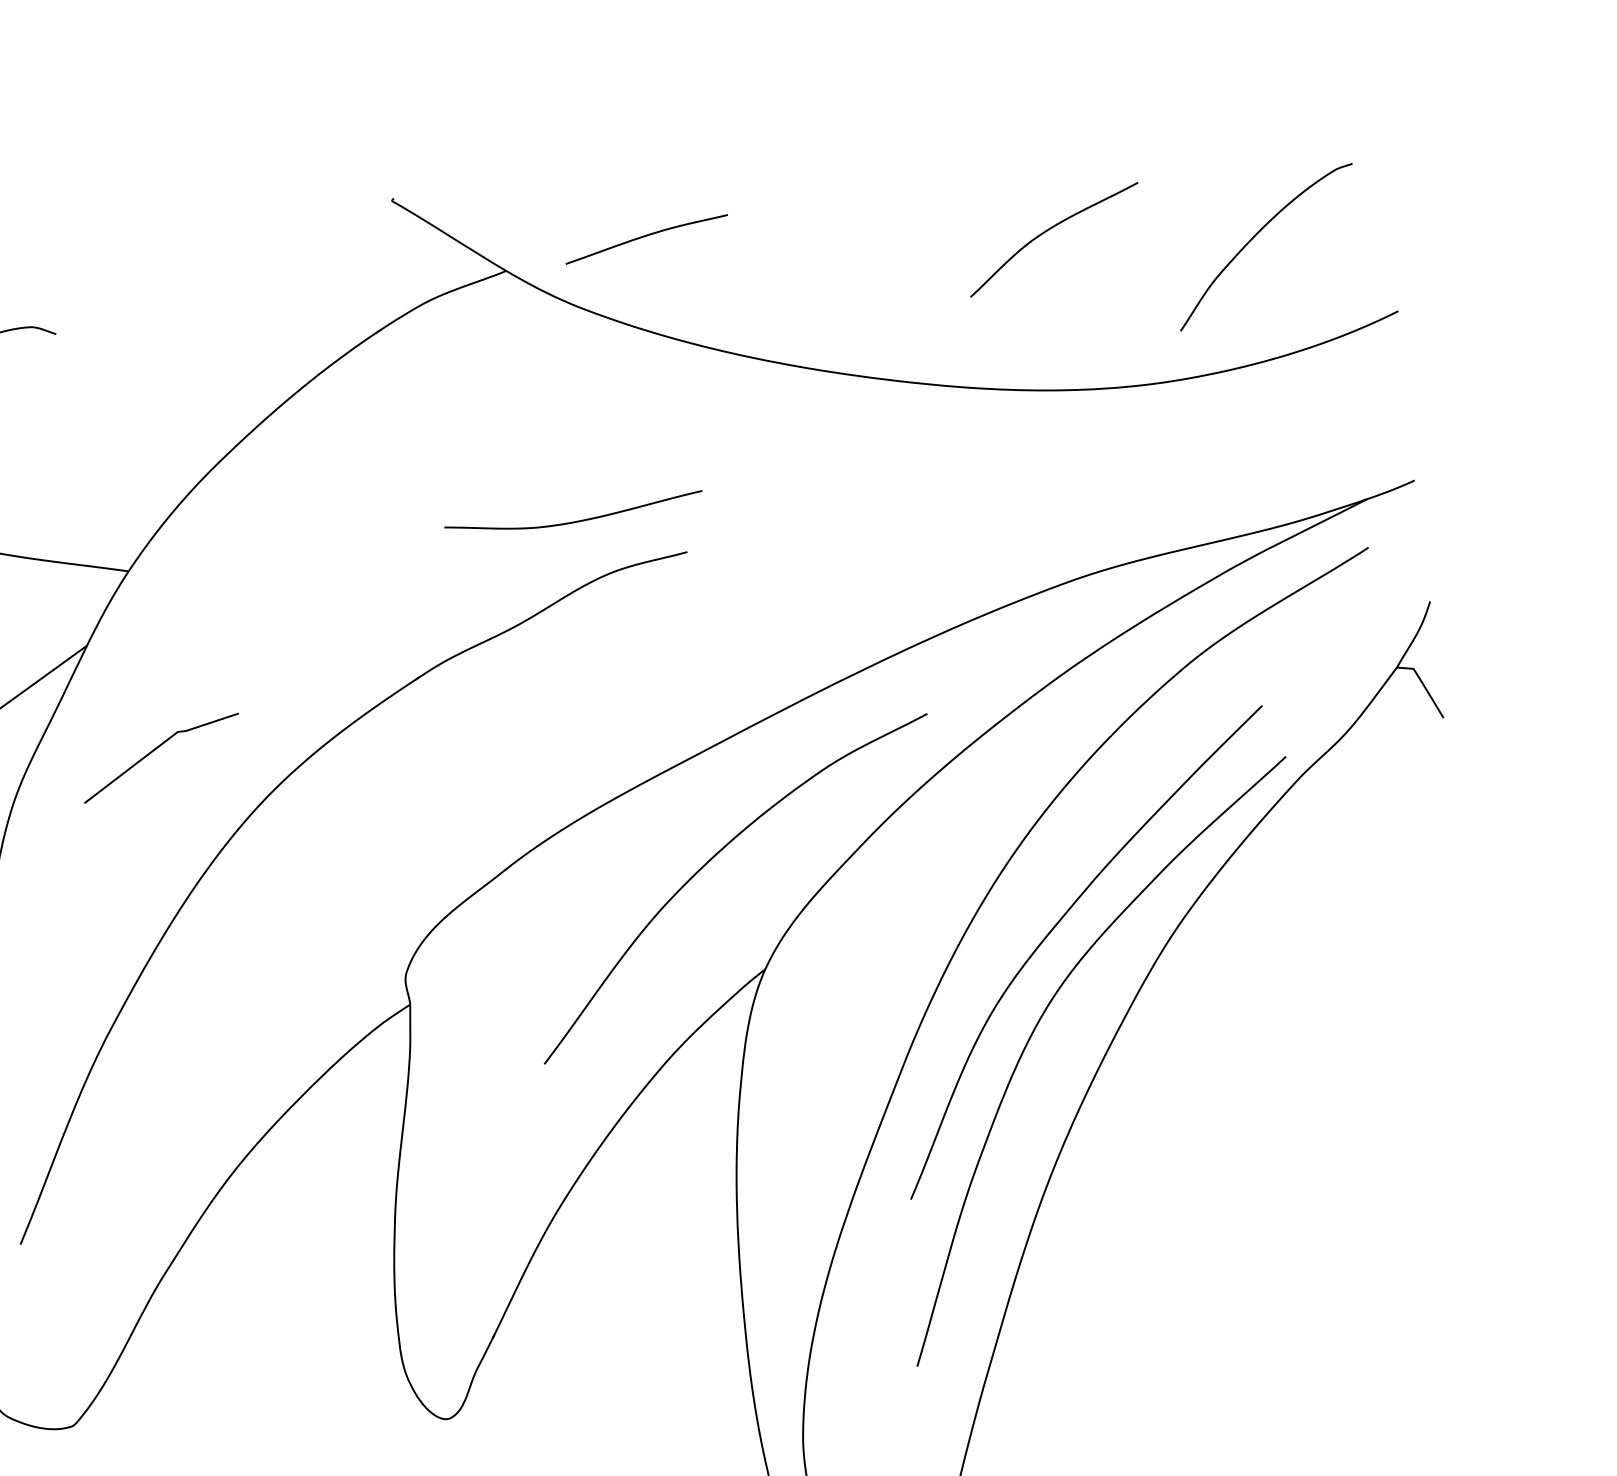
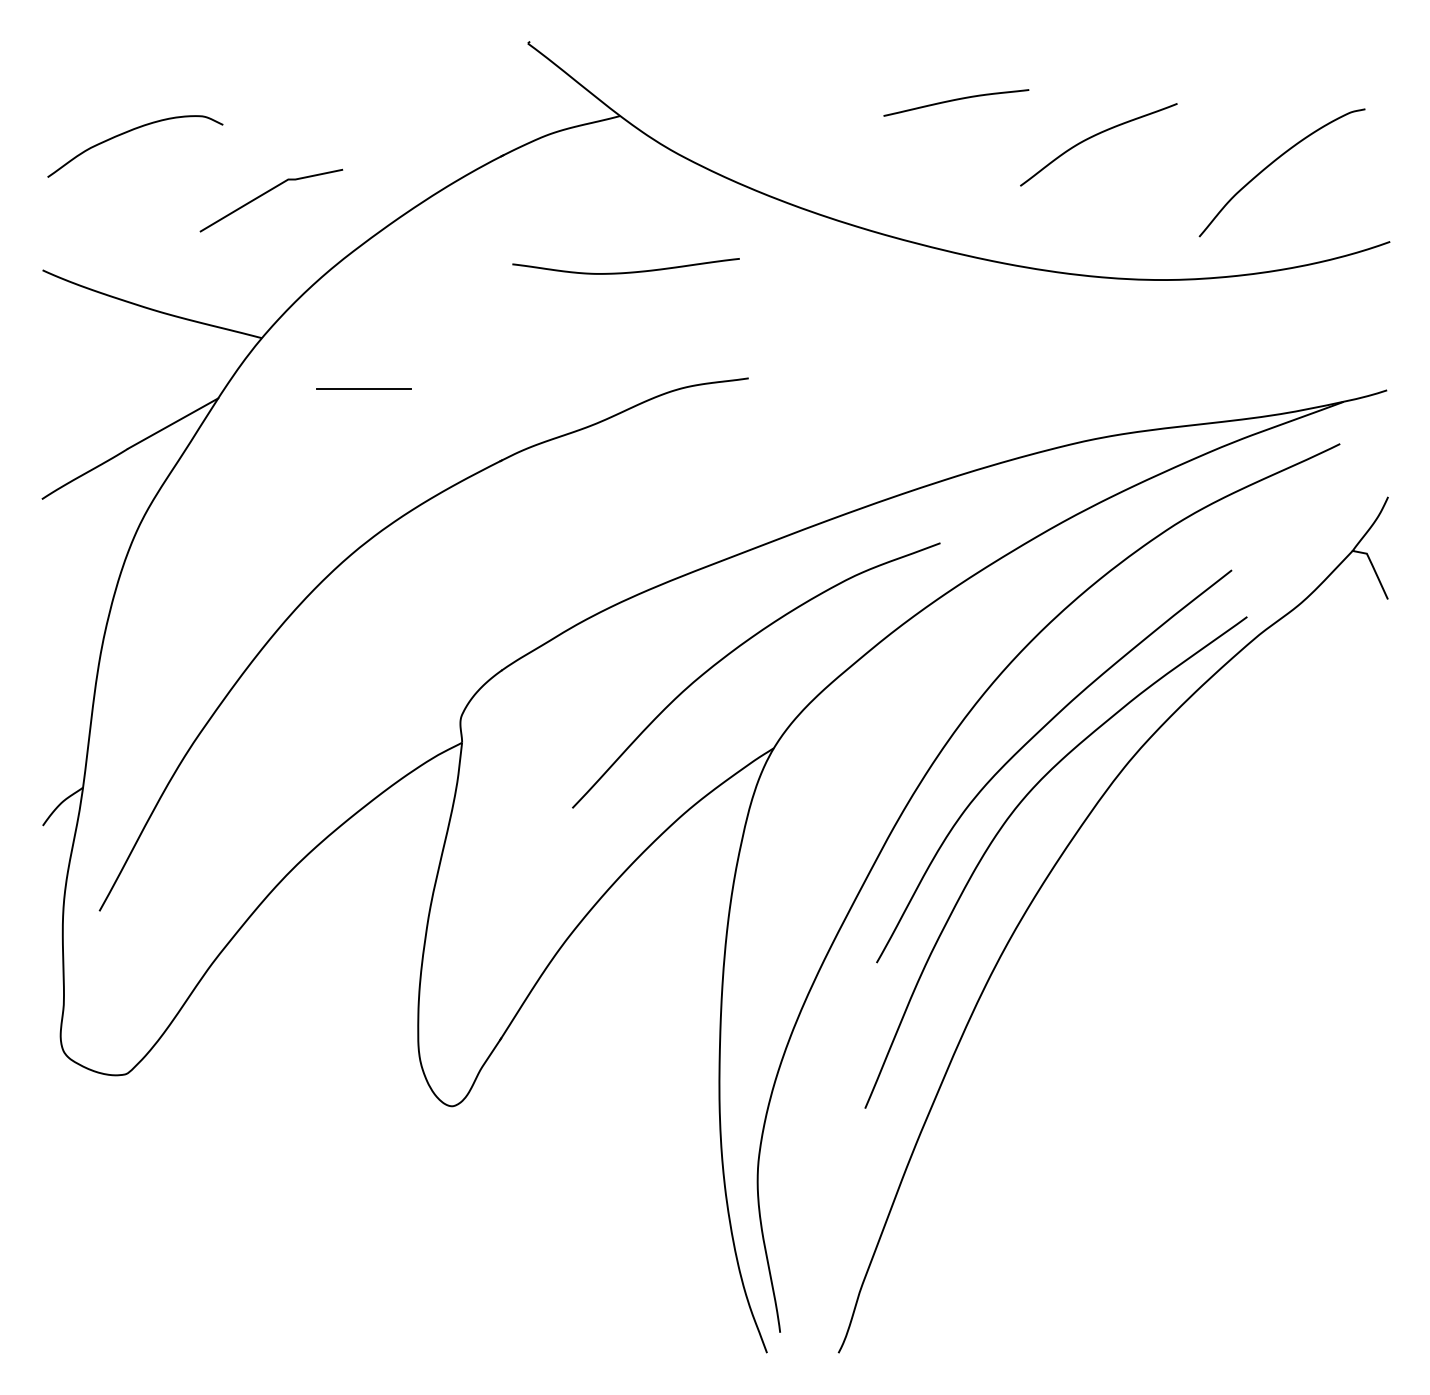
curve: (646, 236) -> (956, 100), moved
curve: (577, 520) -> (628, 271), moved
line: (250, 616) -> (363, 389), added
curve: (153, 752) -> (265, 194), moved

